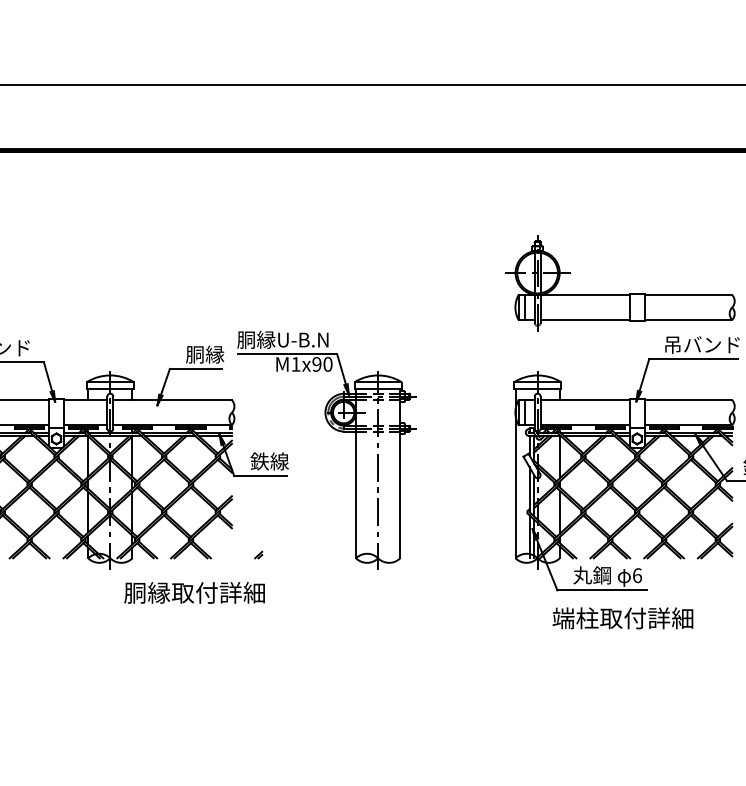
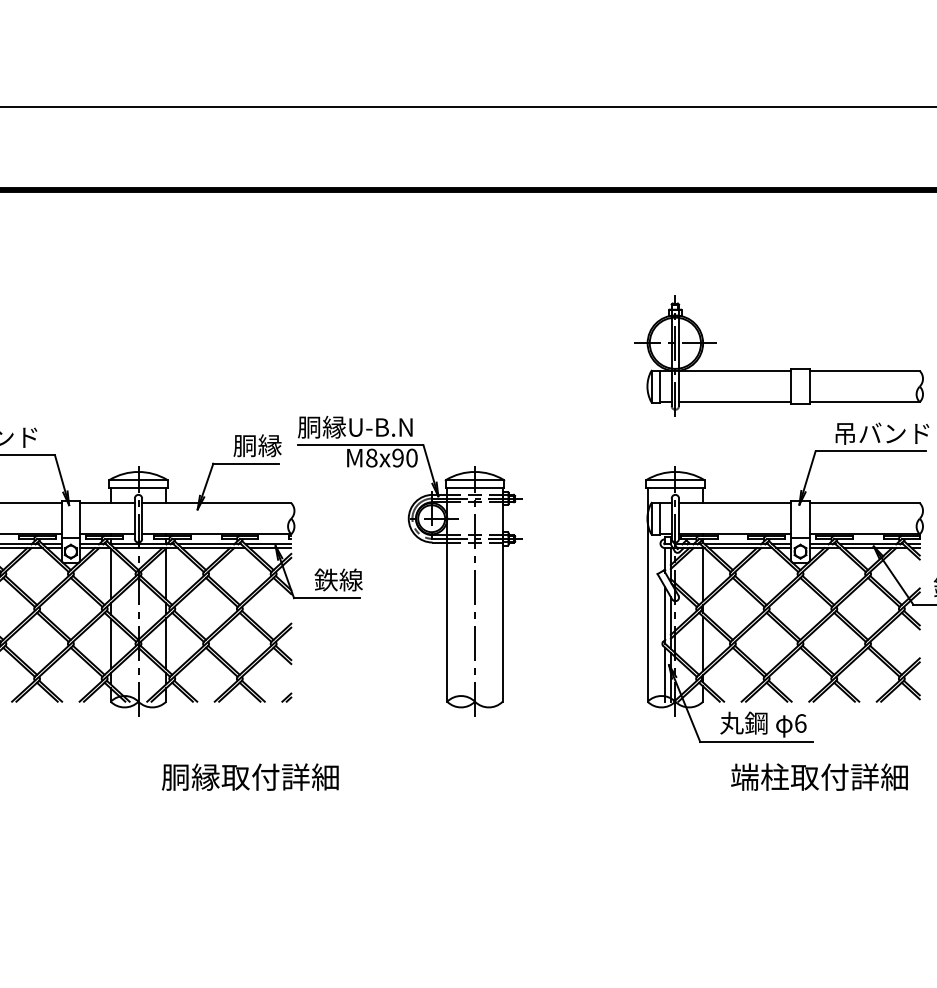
text: (295, 363) -> (371, 457), M1x90 -> M8x90
part: (258, 554) -> (286, 697), moved
text: (193, 592) -> (249, 776), moved
text: (622, 617) -> (819, 776), moved

